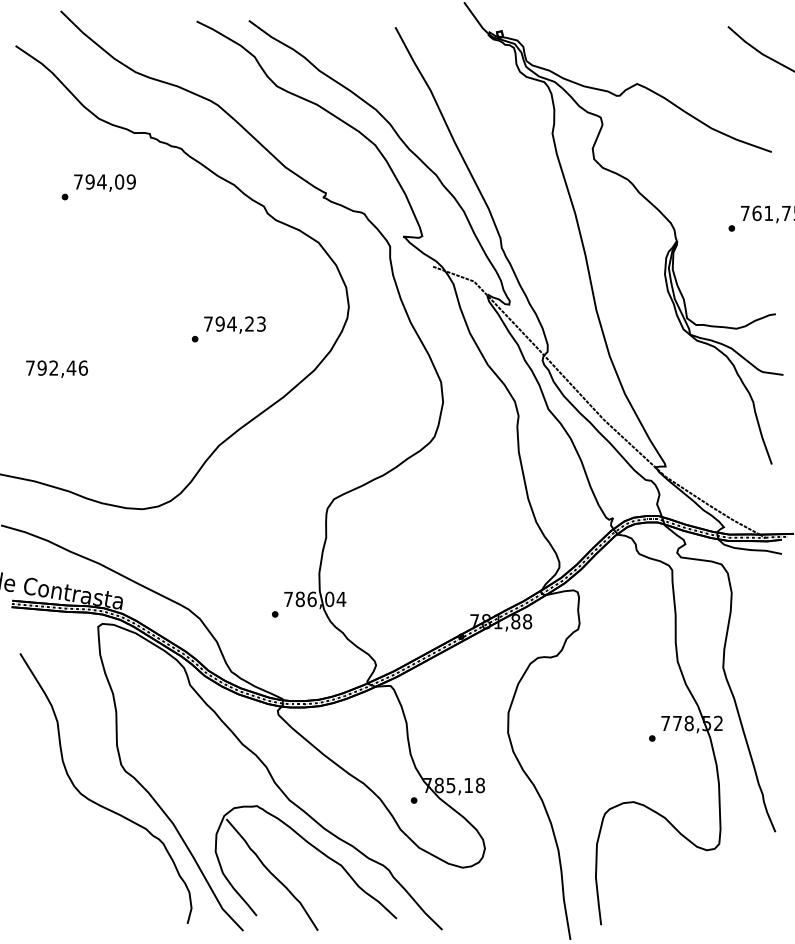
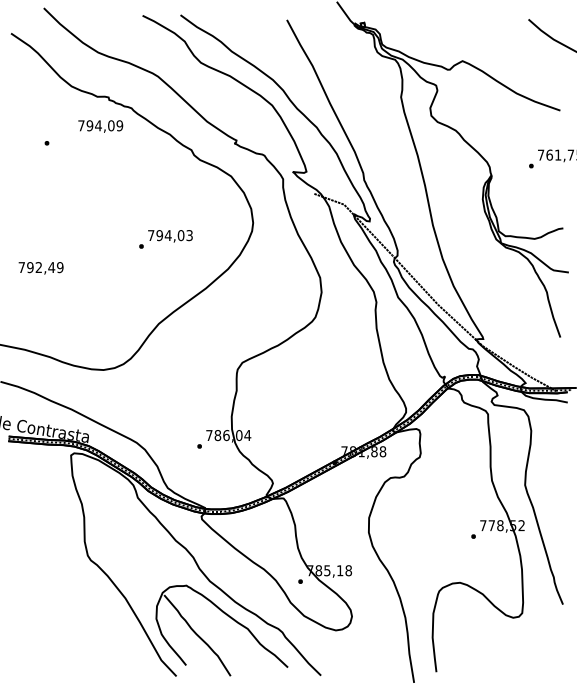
text: (104, 182) -> (100, 126), moved
text: (249, 323) -> (180, 235), 794,23 -> 794,03
text: (82, 367) -> (59, 267), 792,46 -> 792,49
curve: (98, 803) -> (71, 583), removed

